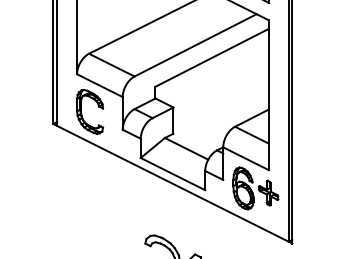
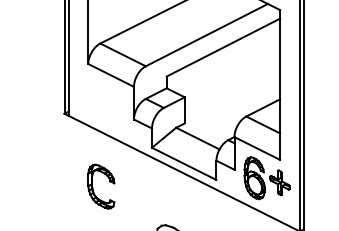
part: (82, 114) -> (93, 189), moved

